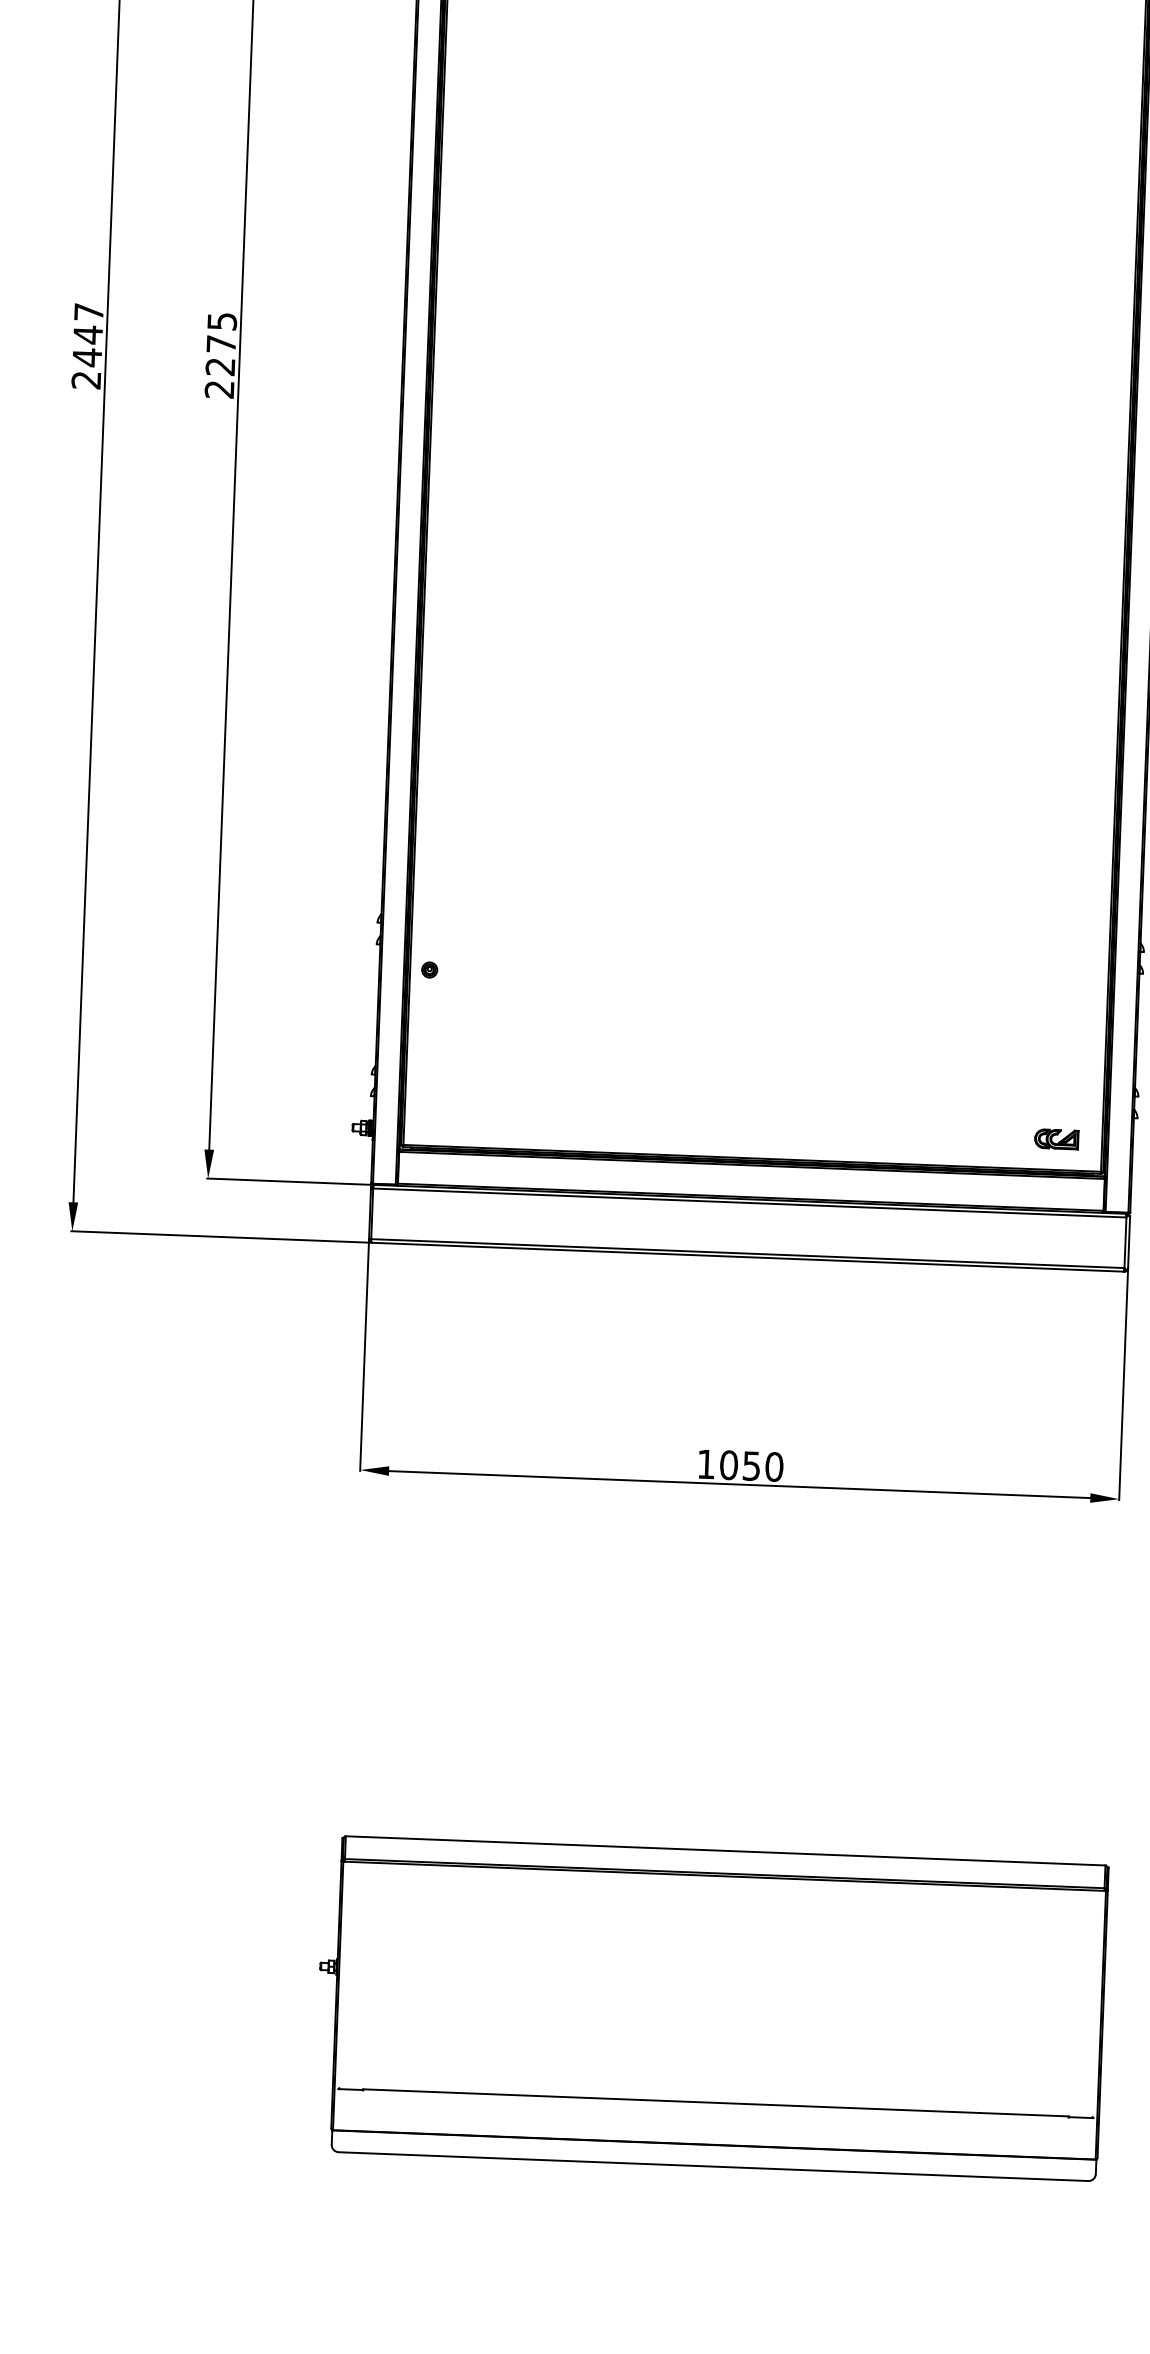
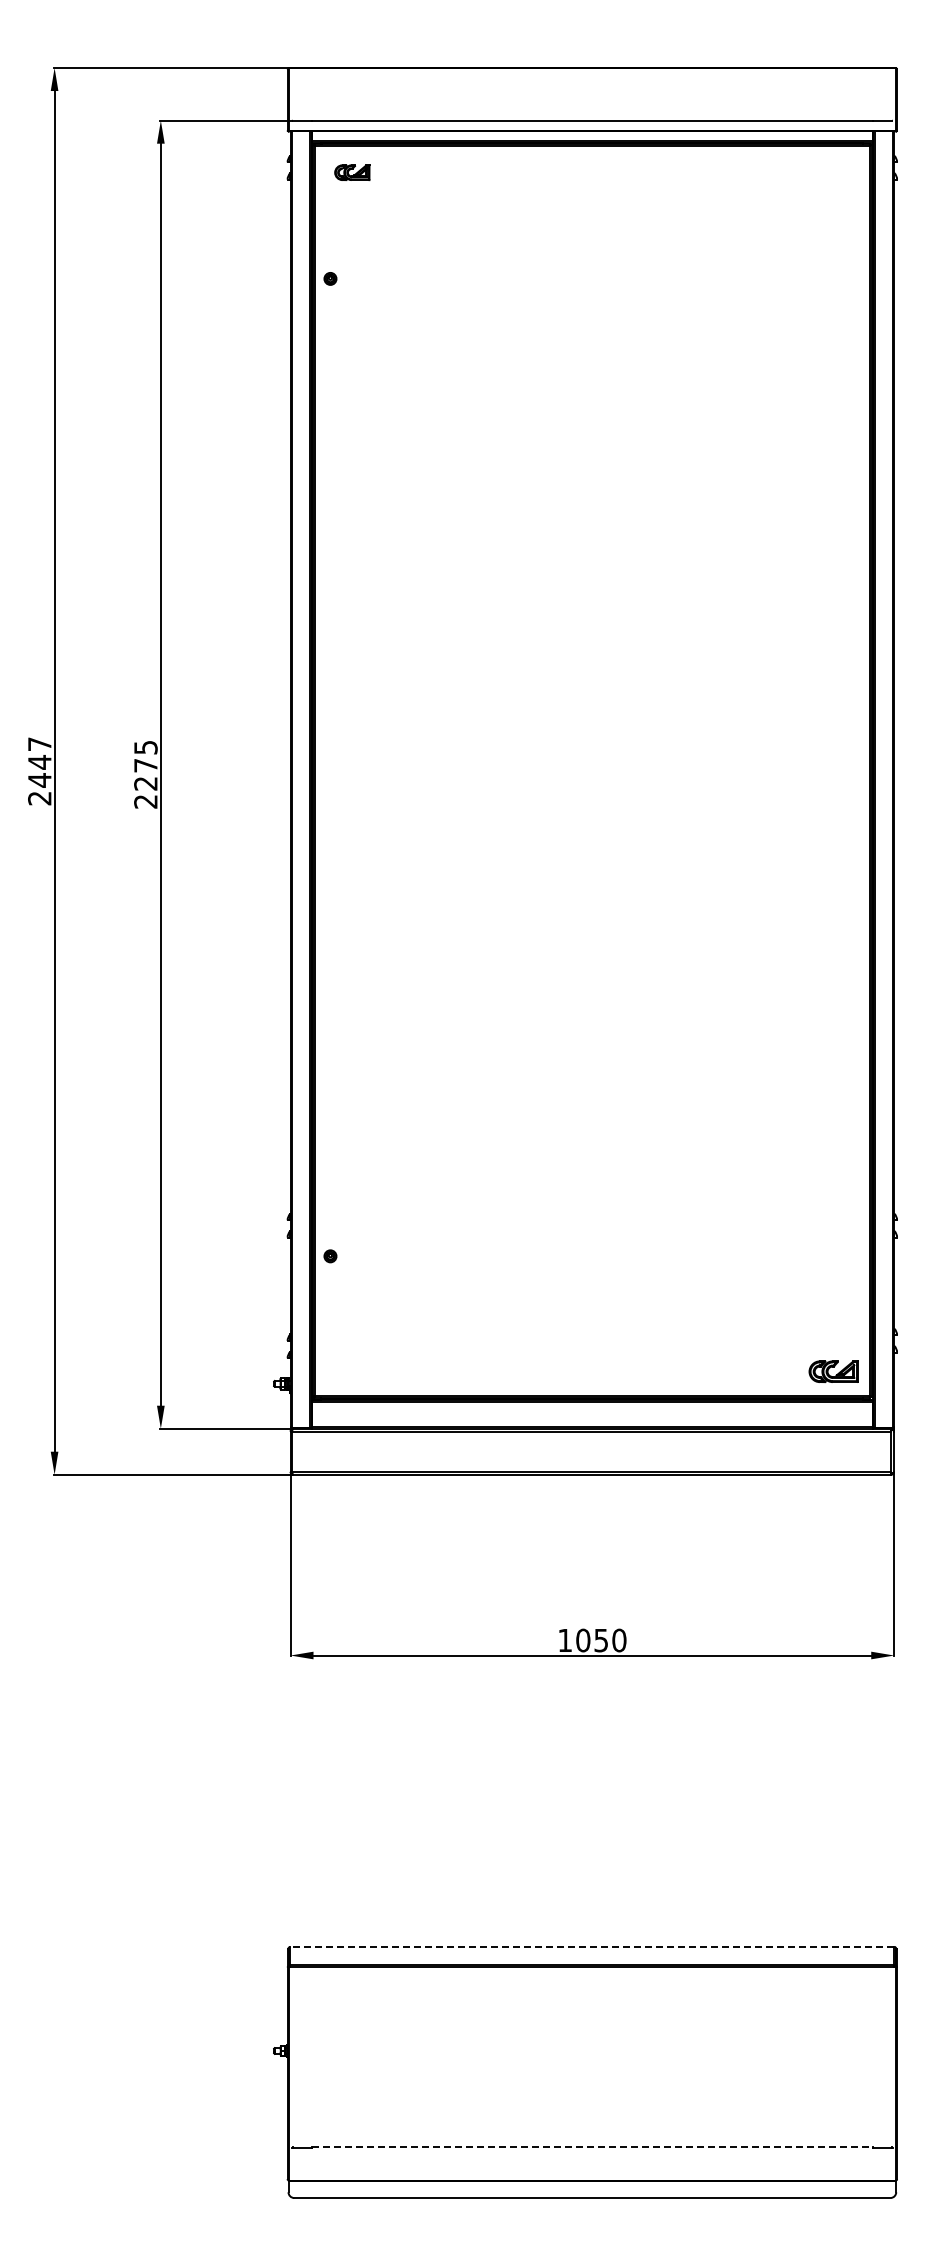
part: (1056, 1139) -> (833, 1371), size x1.4
line: (724, 1850) -> (591, 1946), solid -> dashed
line: (716, 2103) -> (592, 2147), solid -> dashed

